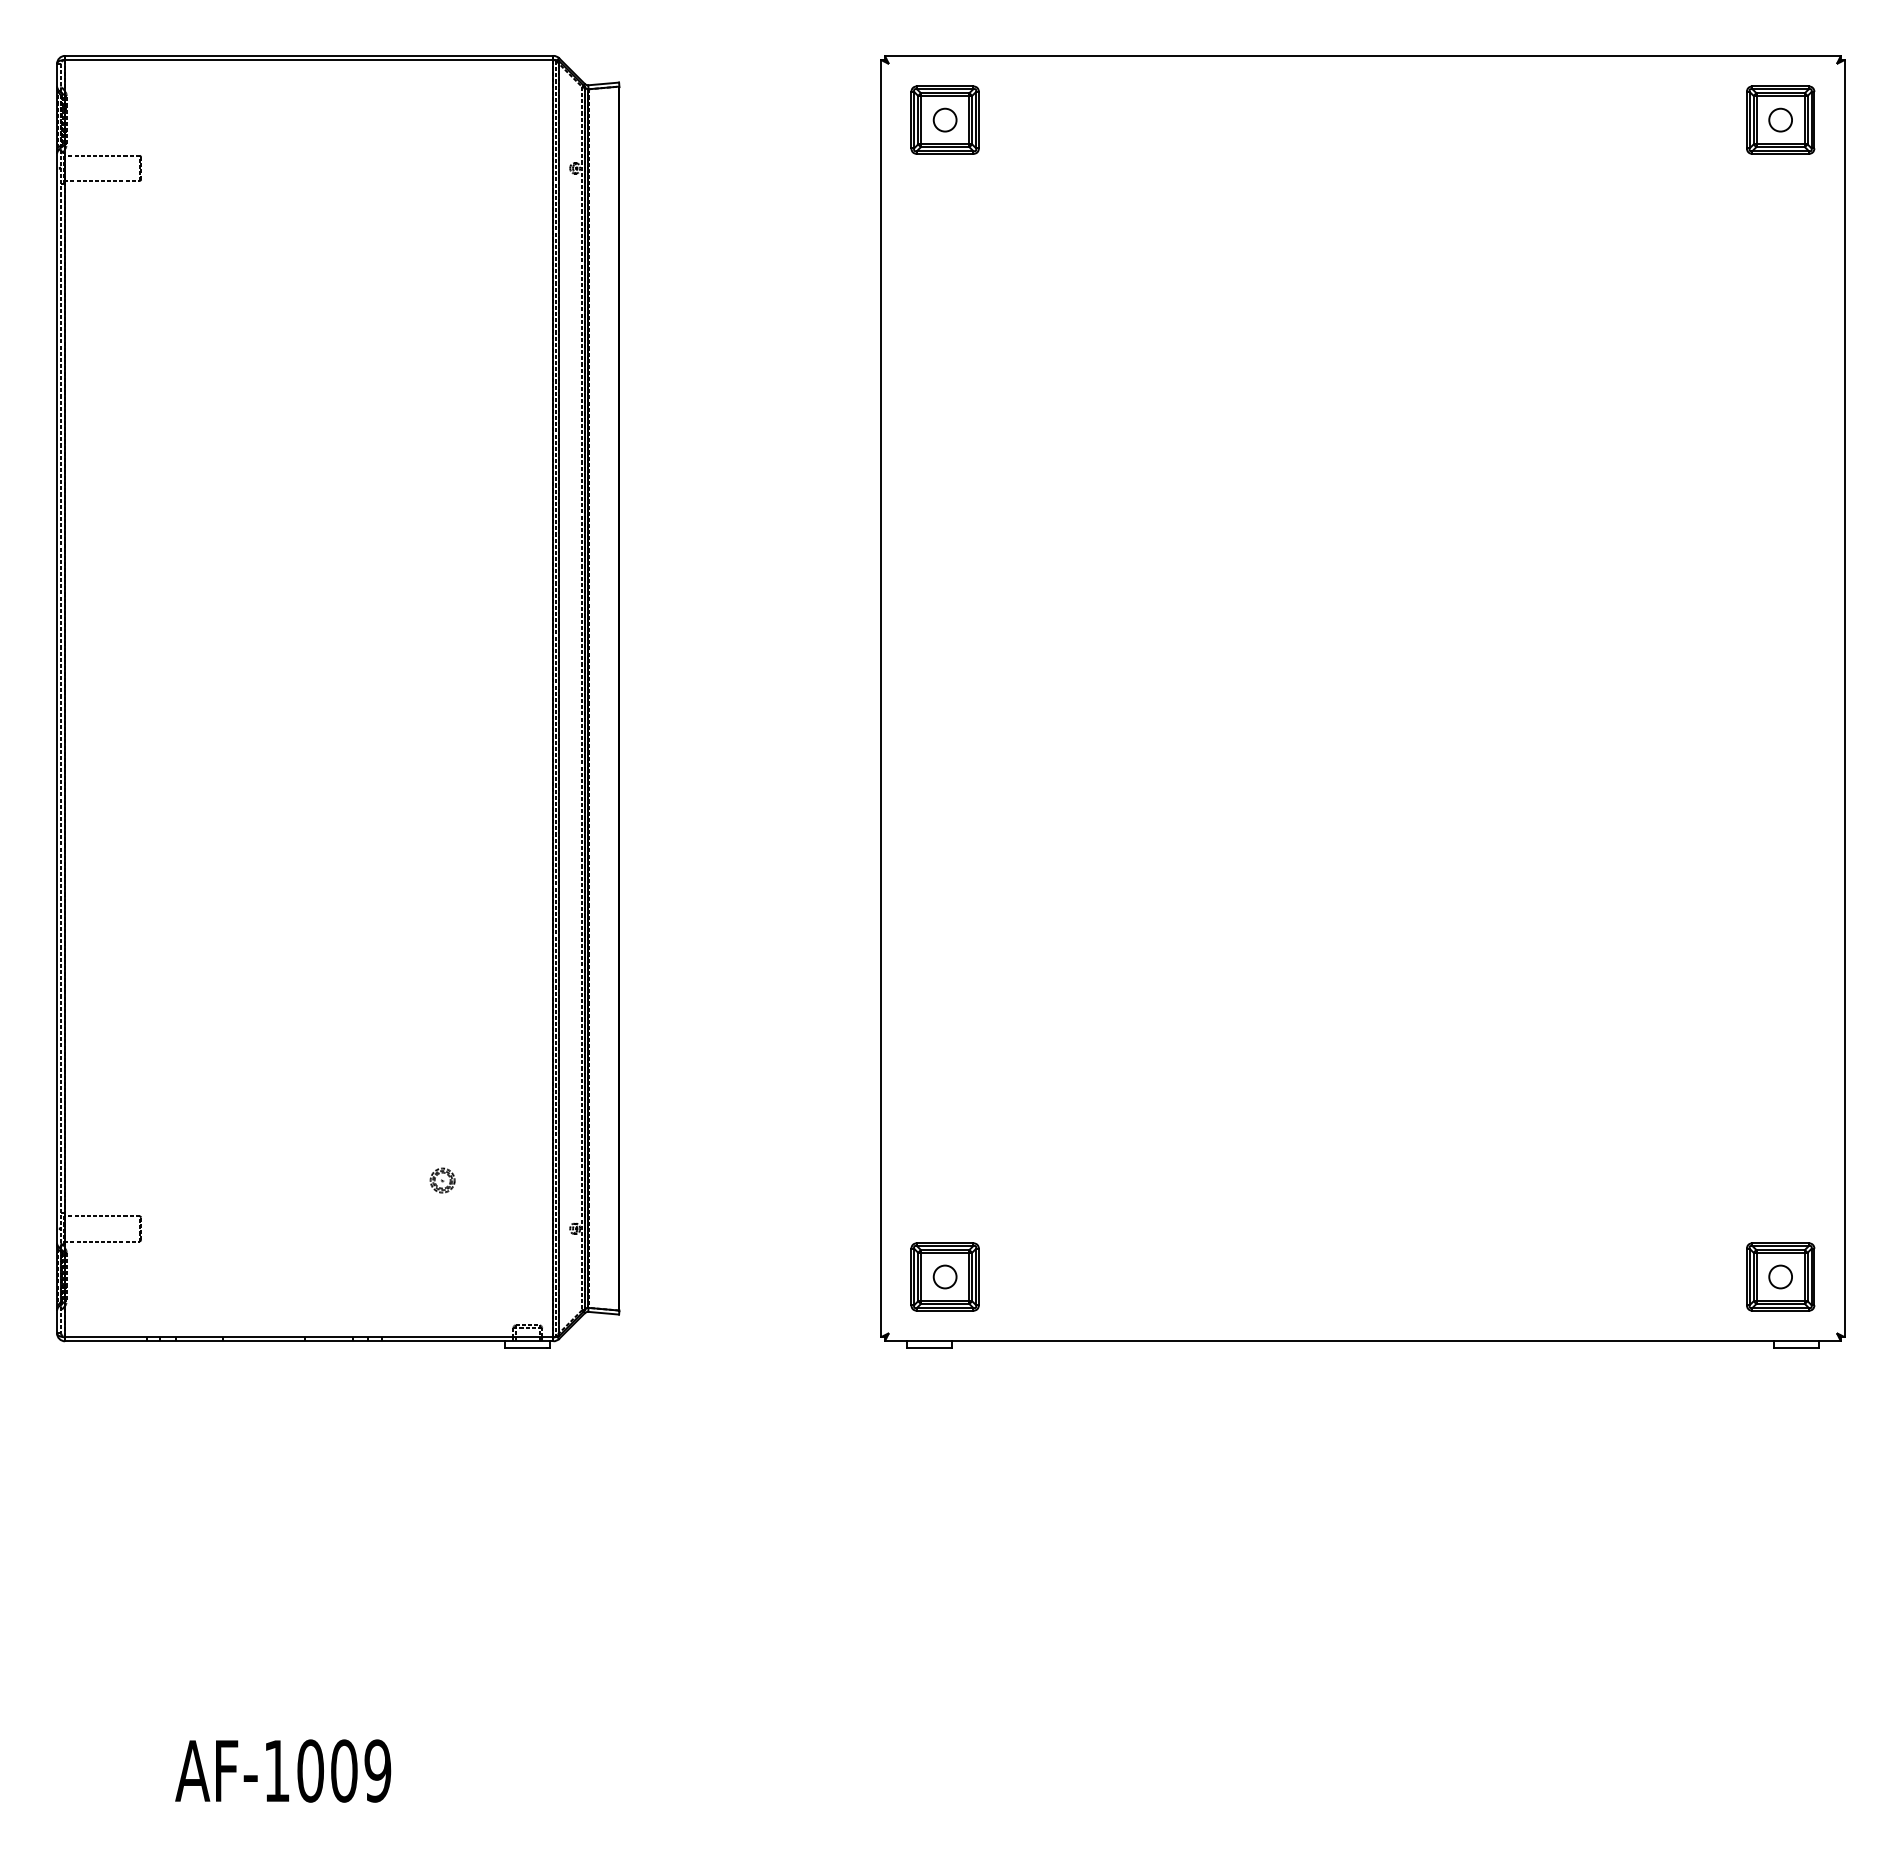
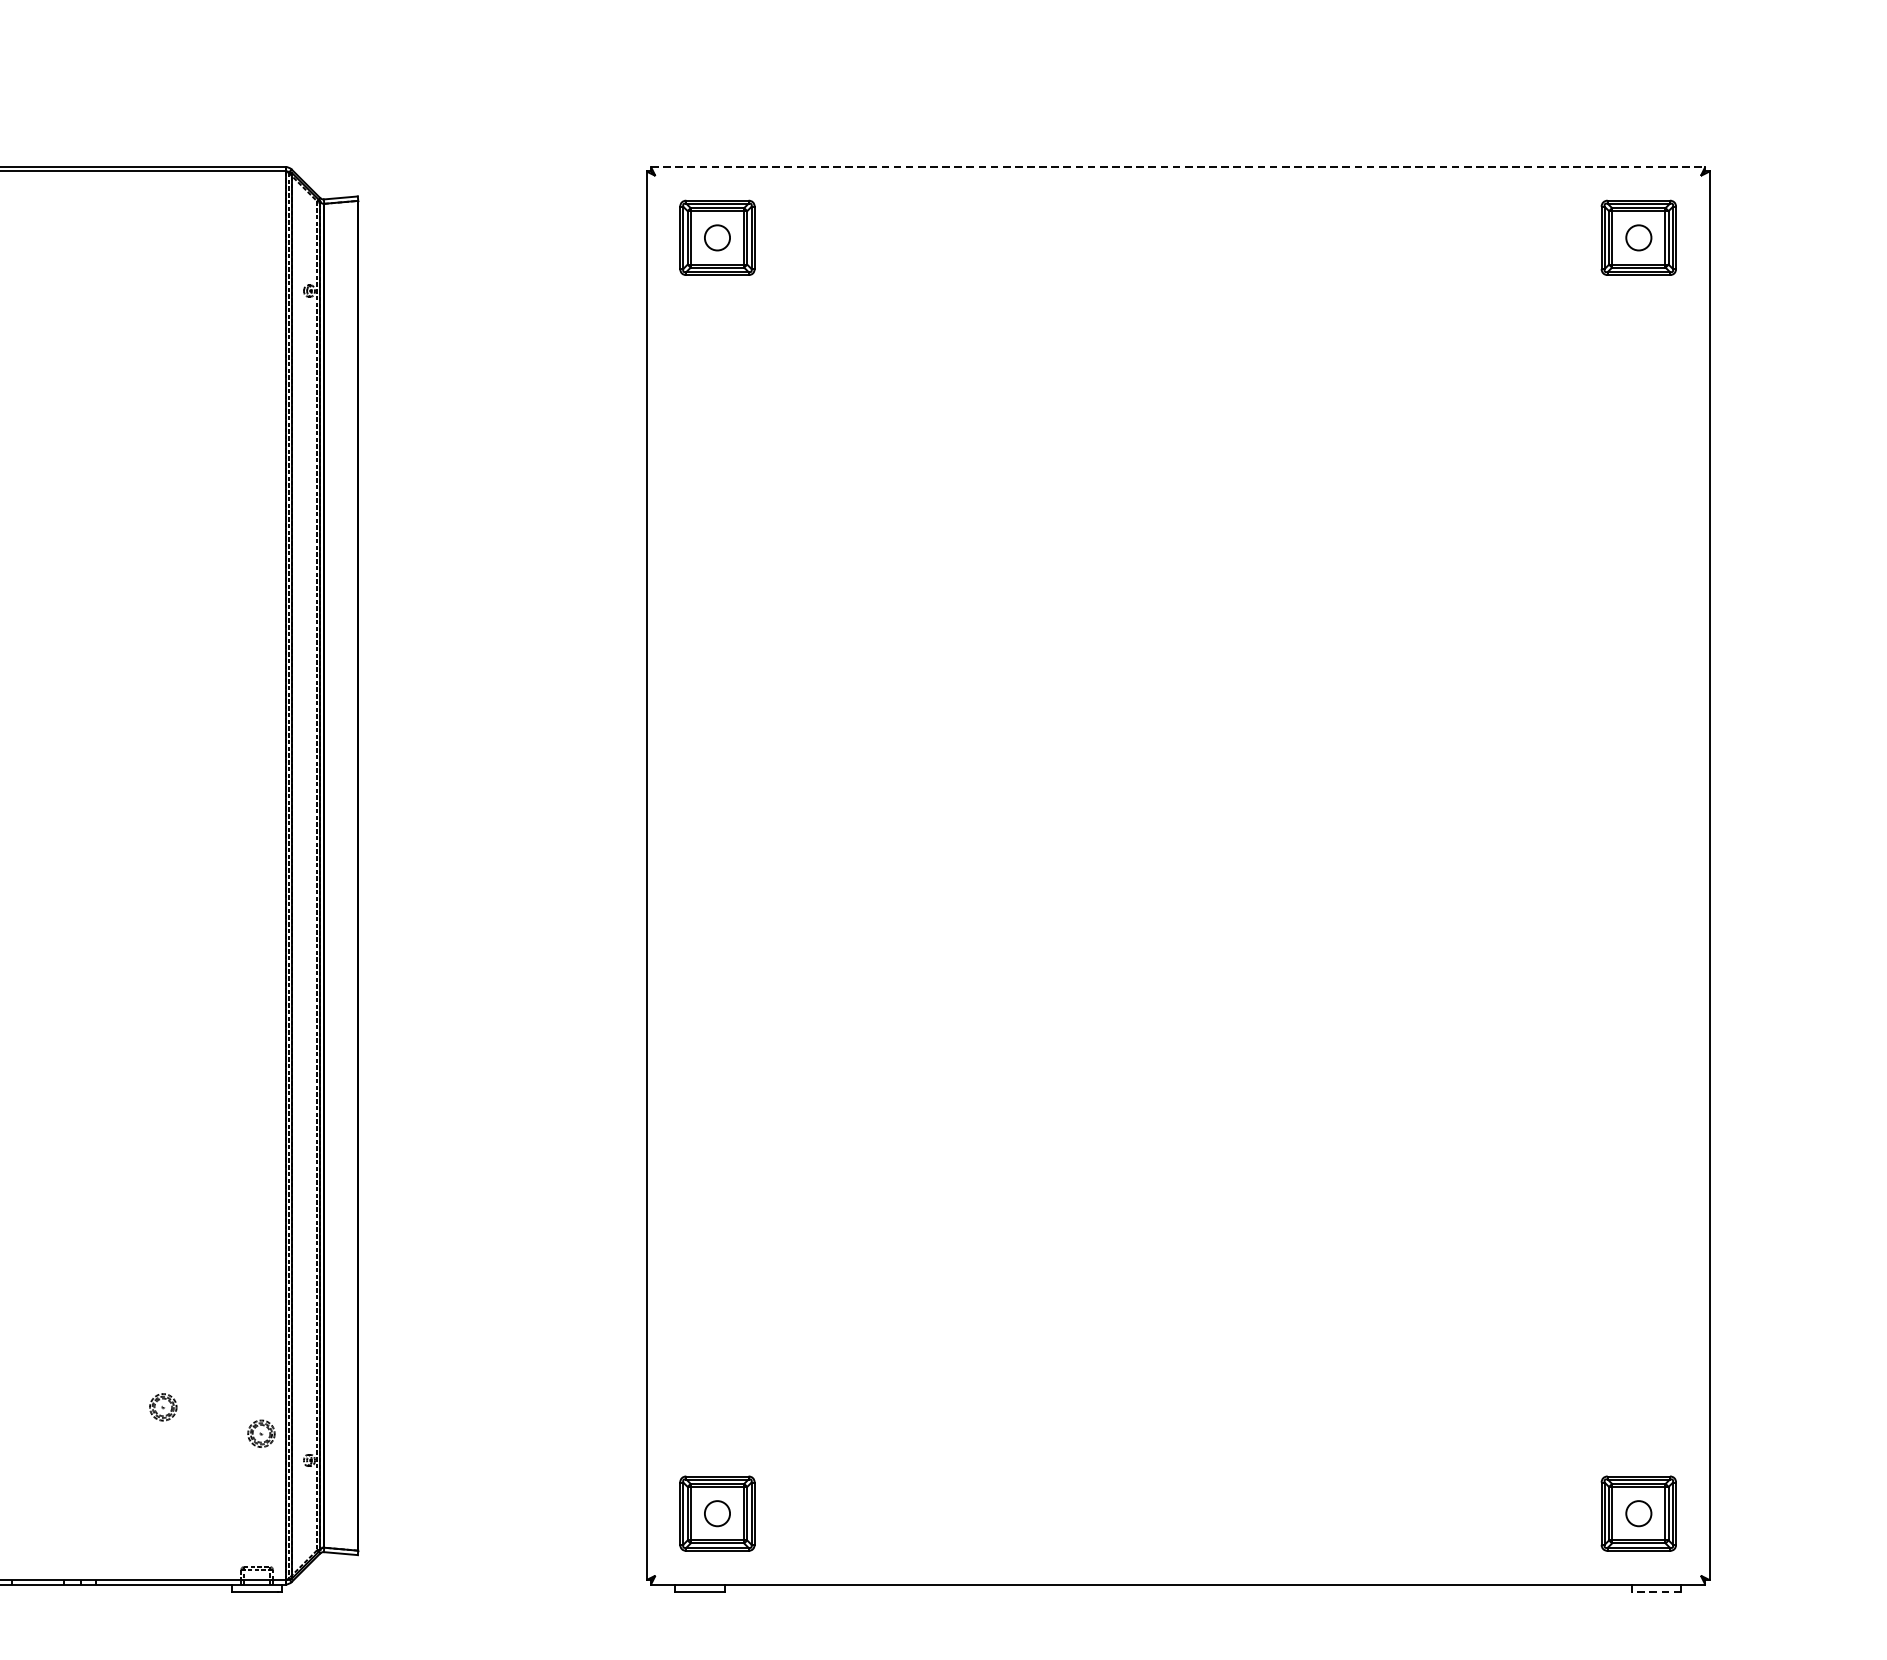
line: (1363, 55) -> (1178, 166), solid -> dashed
part: (531, 1204) -> (261, 1433), added
line: (1796, 1347) -> (1656, 1591), solid -> dashed

